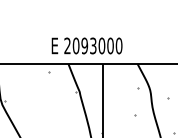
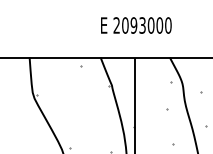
text: (87, 45) -> (136, 25), moved

